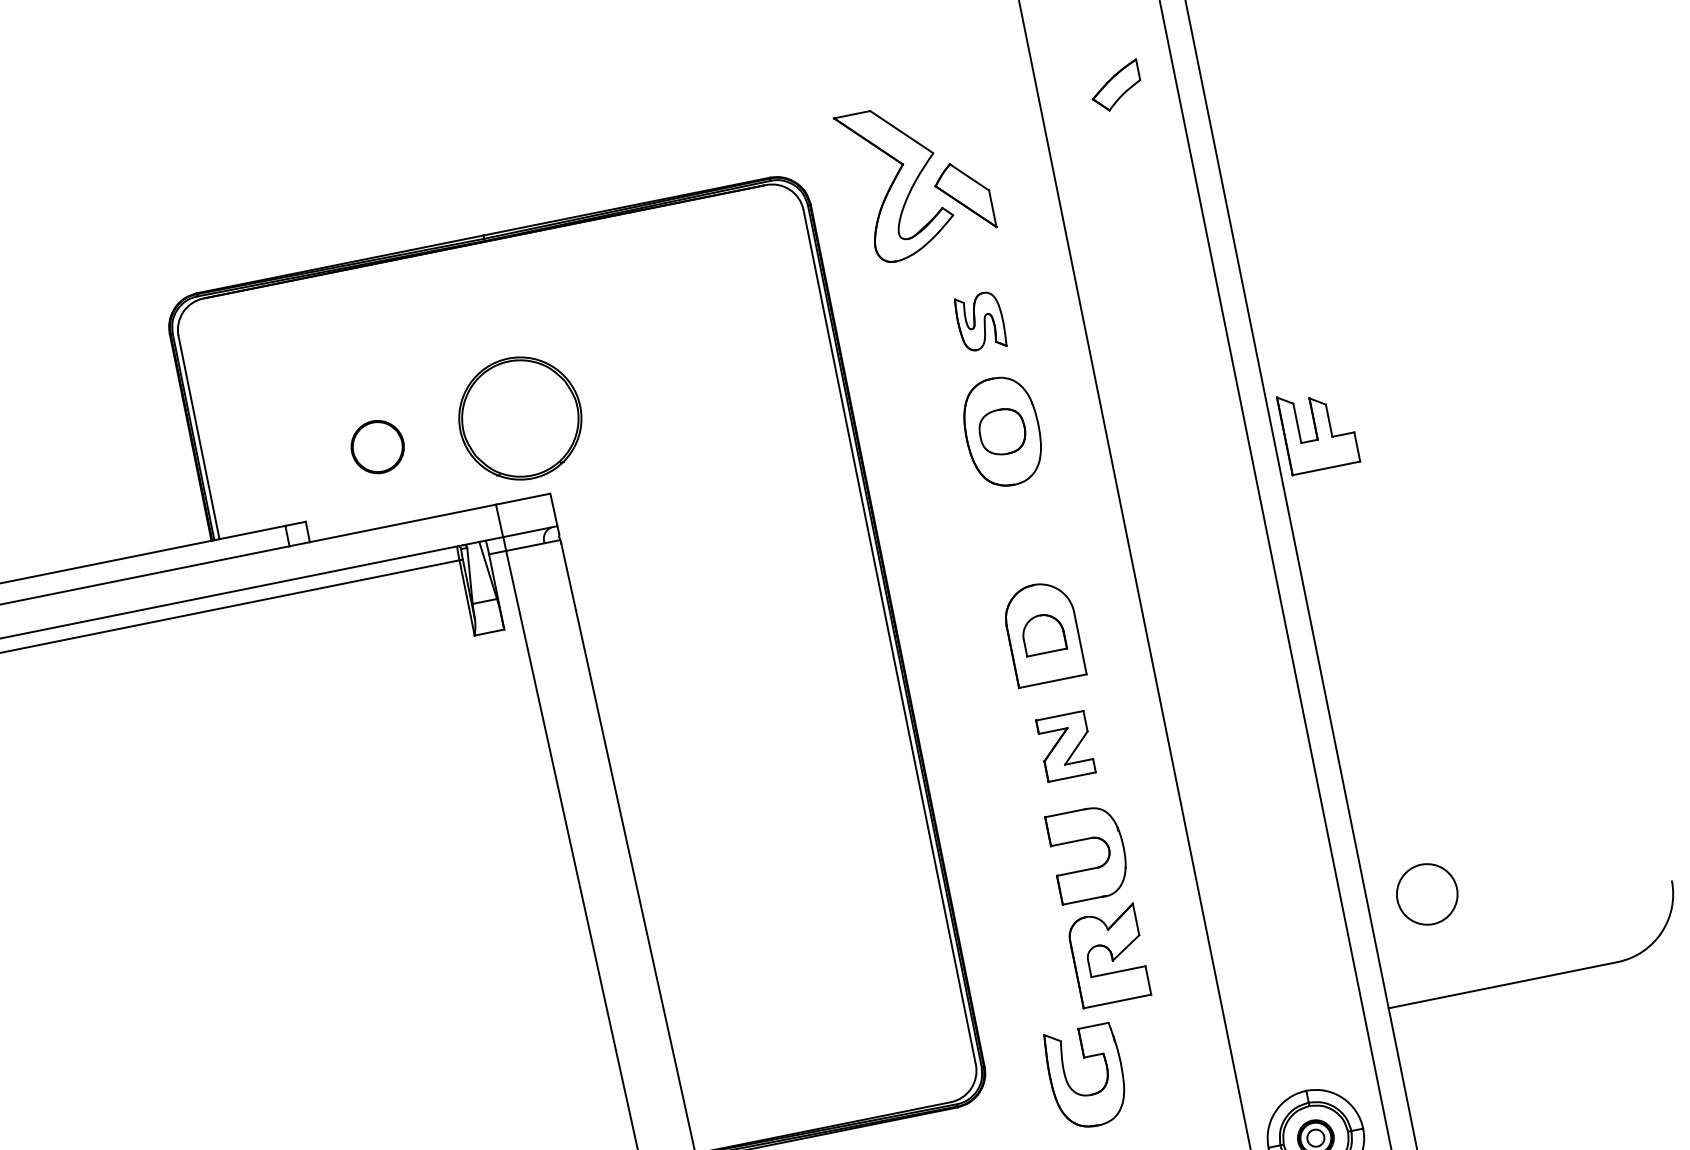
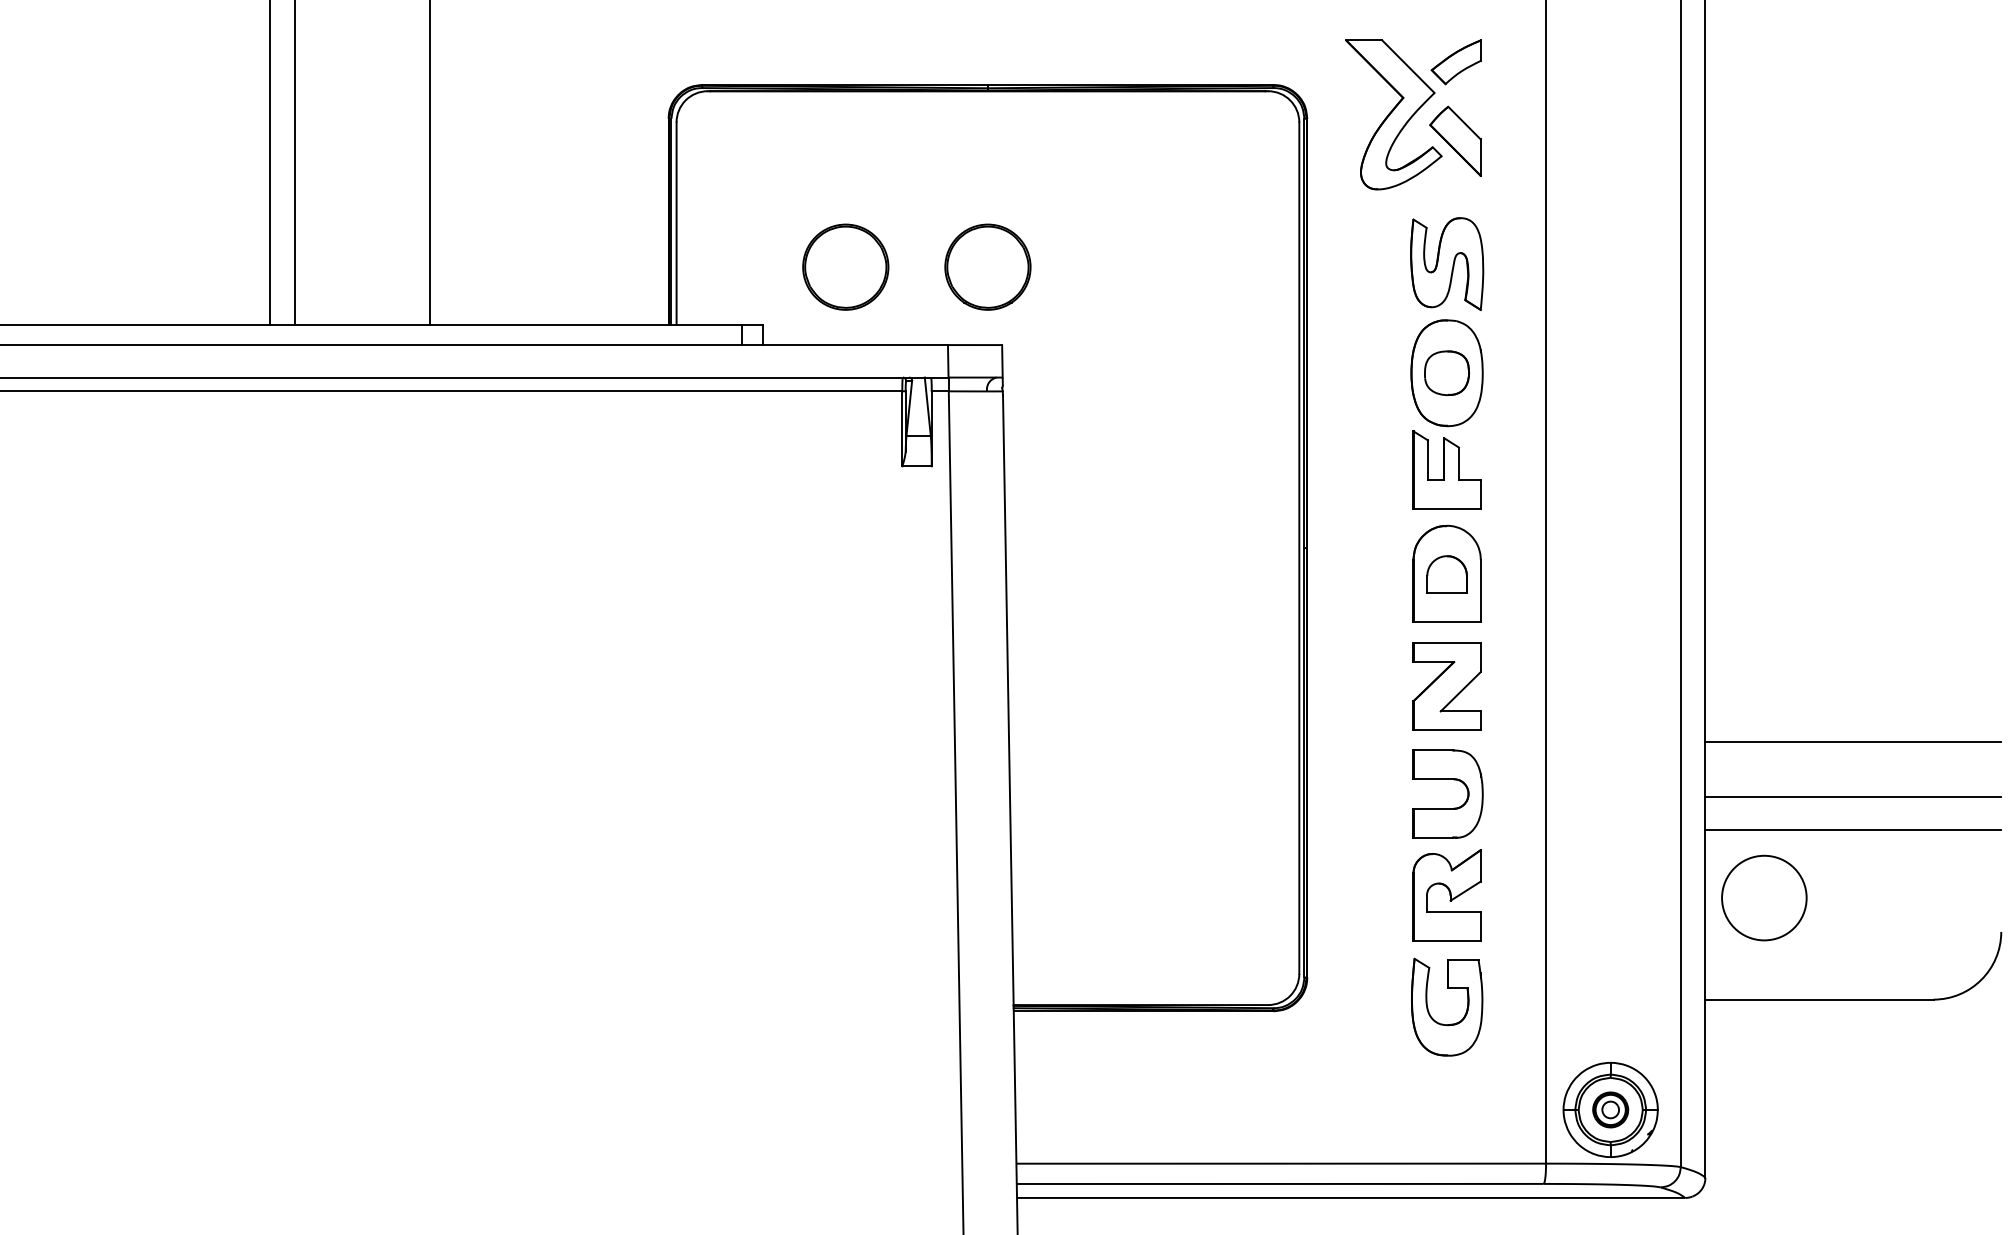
part: (1115, 86) -> (1455, 62), moved
part: (980, 321) -> (1447, 263), size x1.67
part: (519, 417) -> (987, 266), size x0.71
part: (1317, 429) -> (1446, 469), moved
part: (377, 446) -> (845, 266), size x1.67
line: (1485, 720) -> (1853, 742), added
part: (1065, 746) -> (1446, 686), size x1.43
line: (1496, 774) -> (1853, 796), added
line: (1503, 808) -> (1853, 830), added
circle: (1427, 893) -> (1764, 897), size x1.43
part: (1086, 1094) -> (1443, 1023), moved

